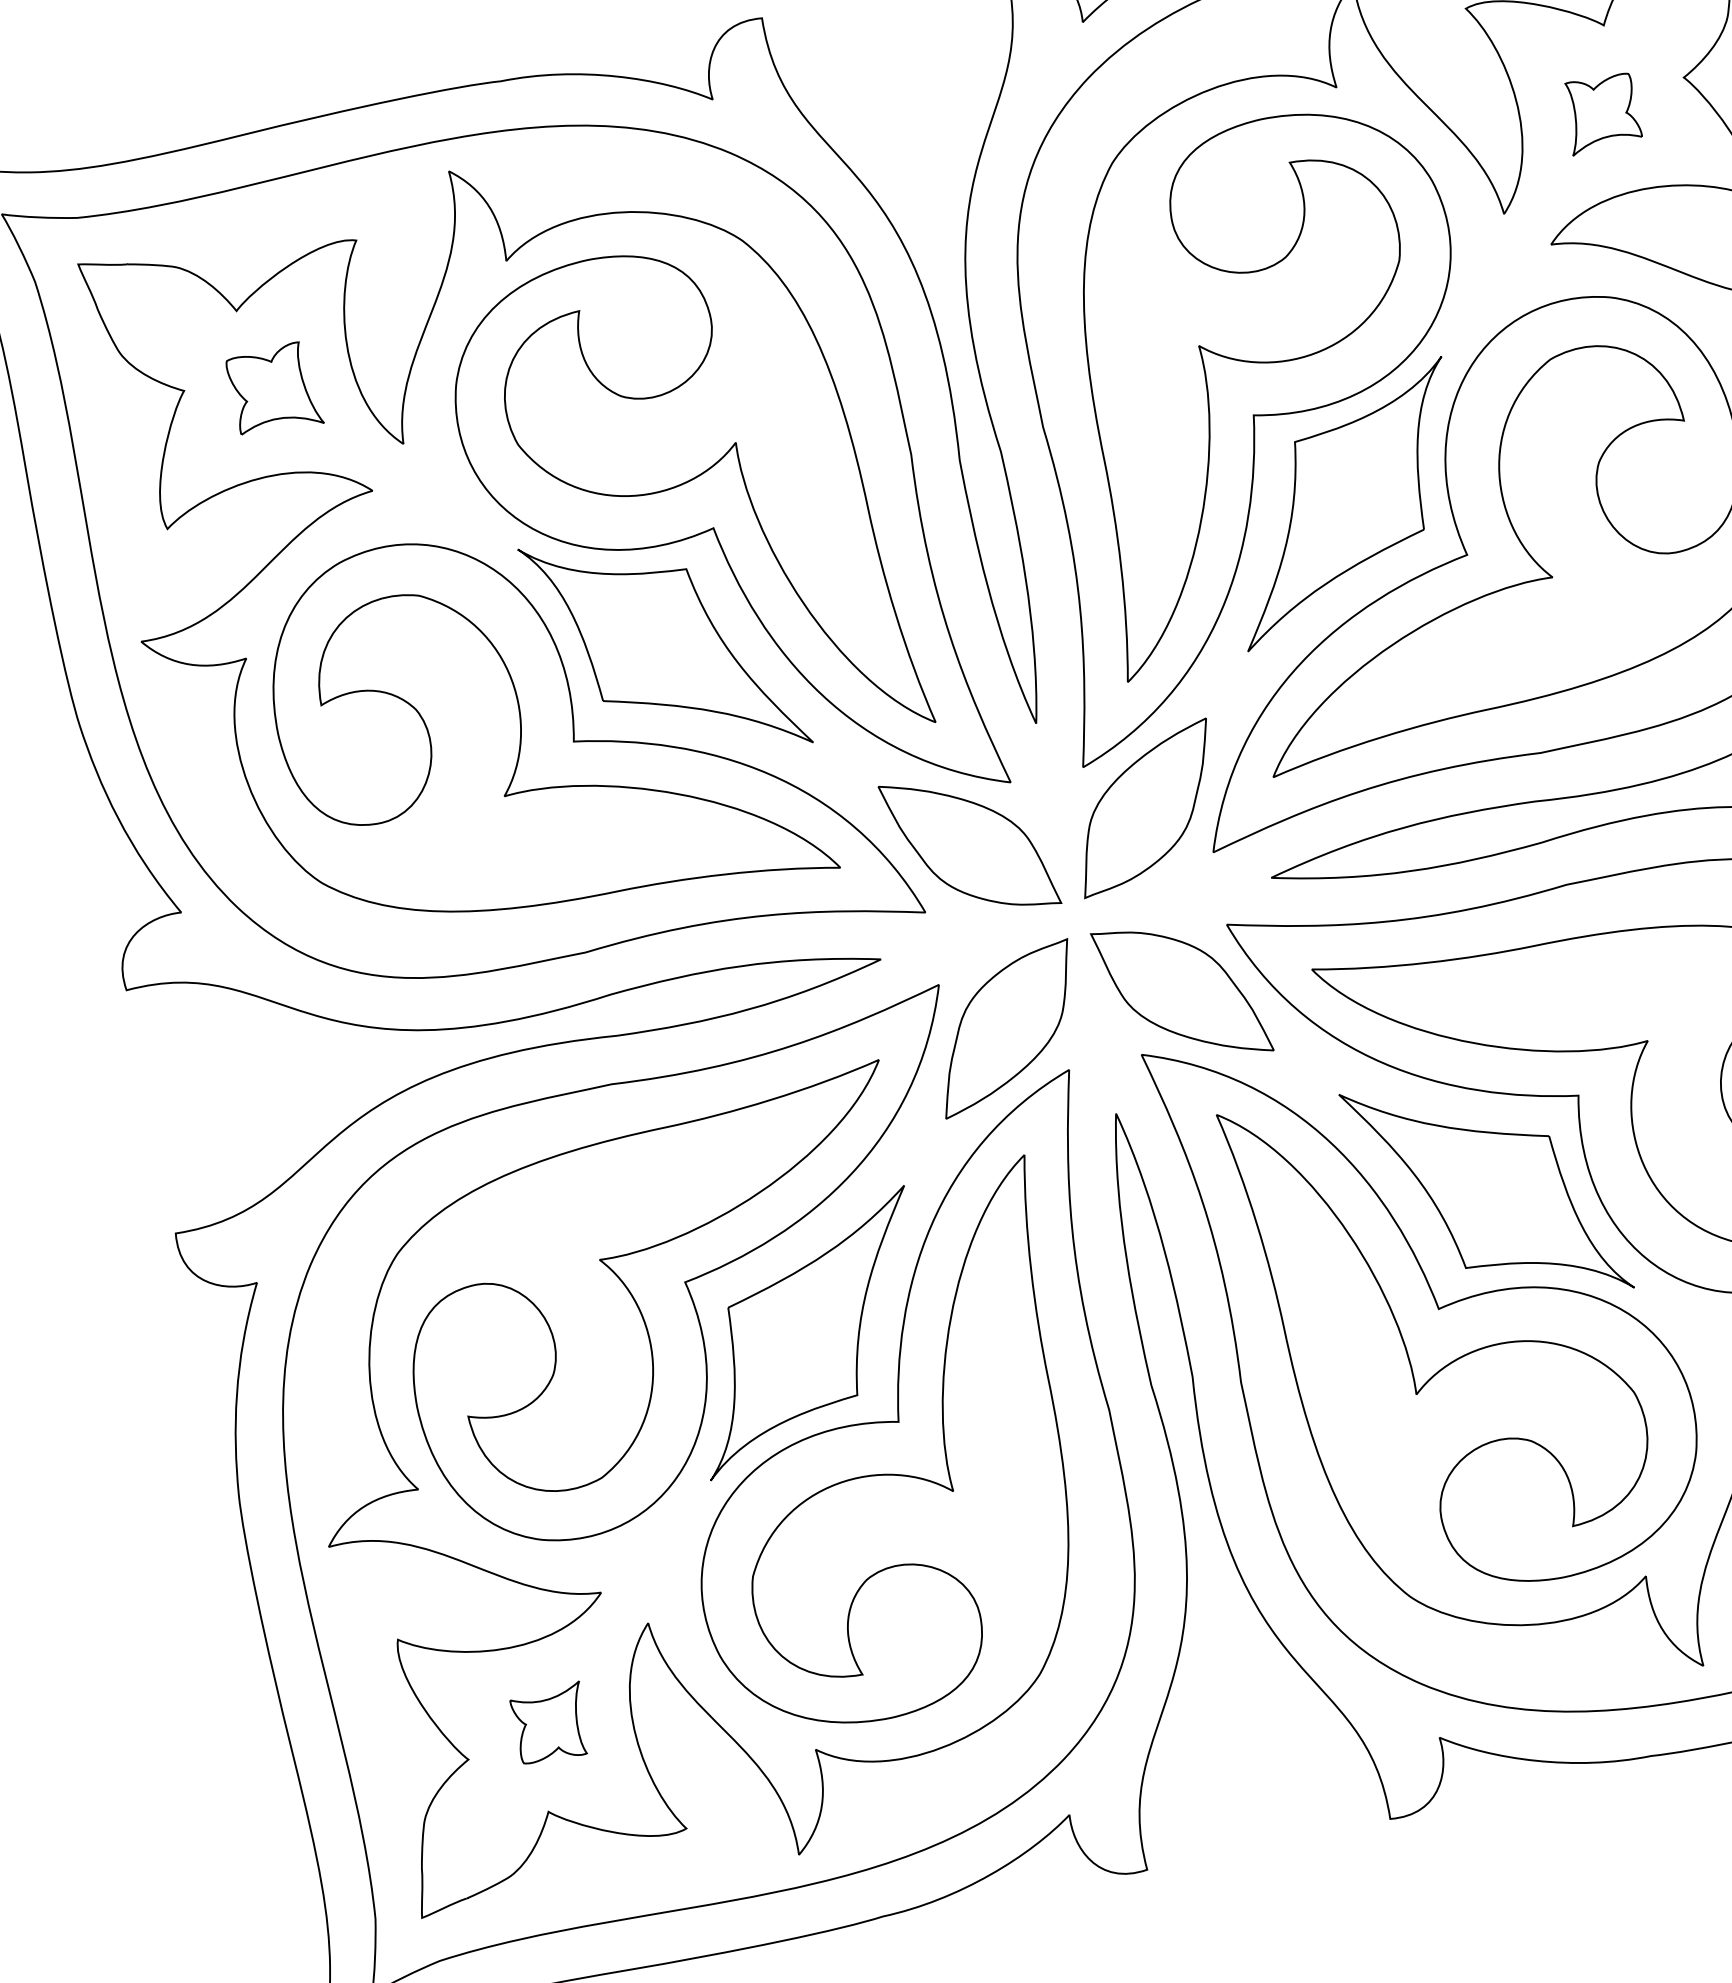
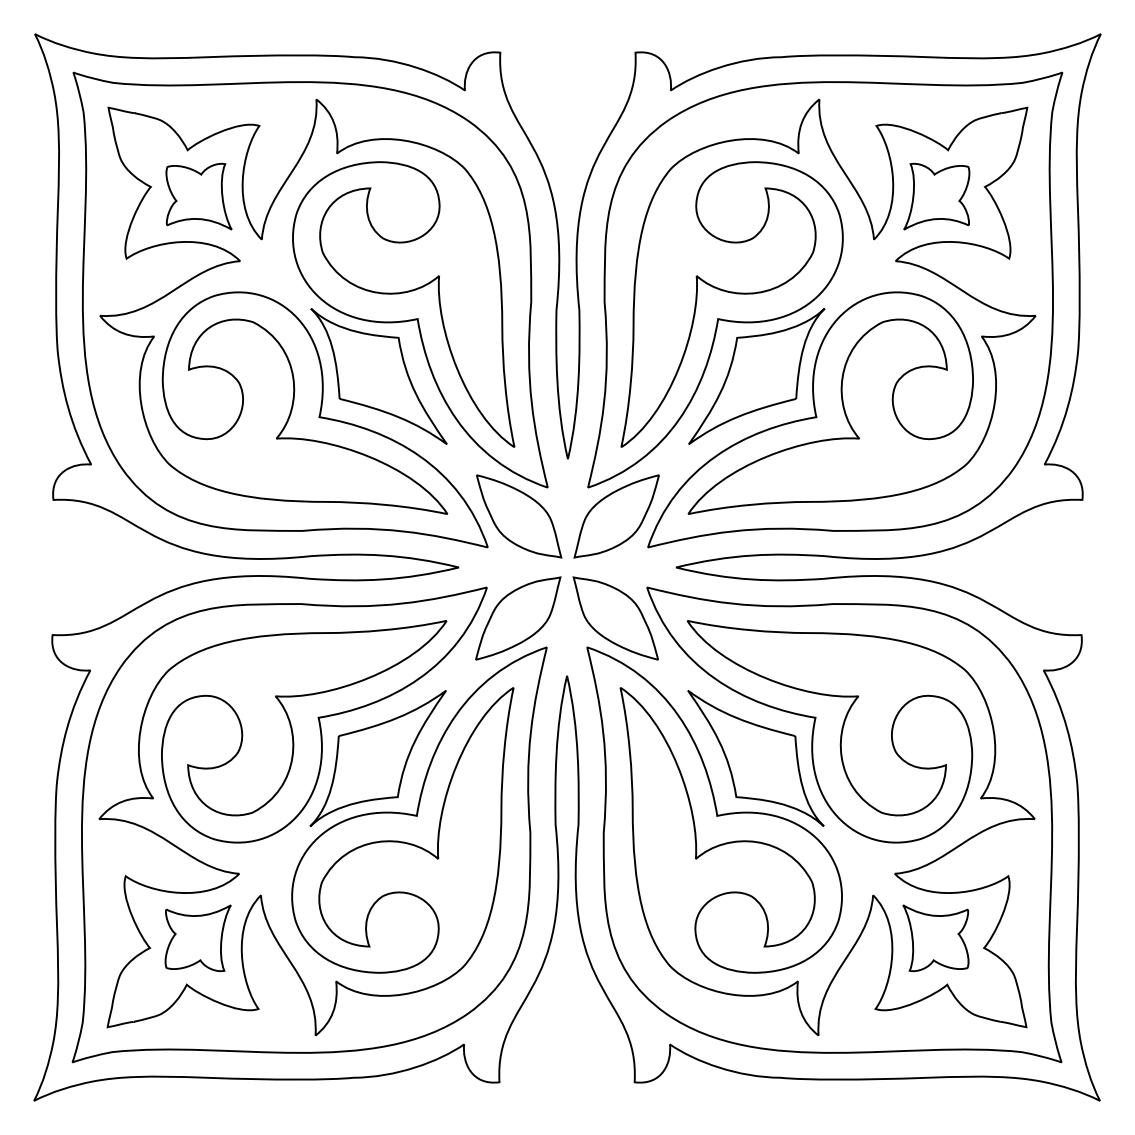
part: (1600, 112) -> (936, 196), size x1.67
part: (273, 390) -> (198, 196), size x1.43
part: (550, 1724) -> (197, 938), size x1.67

